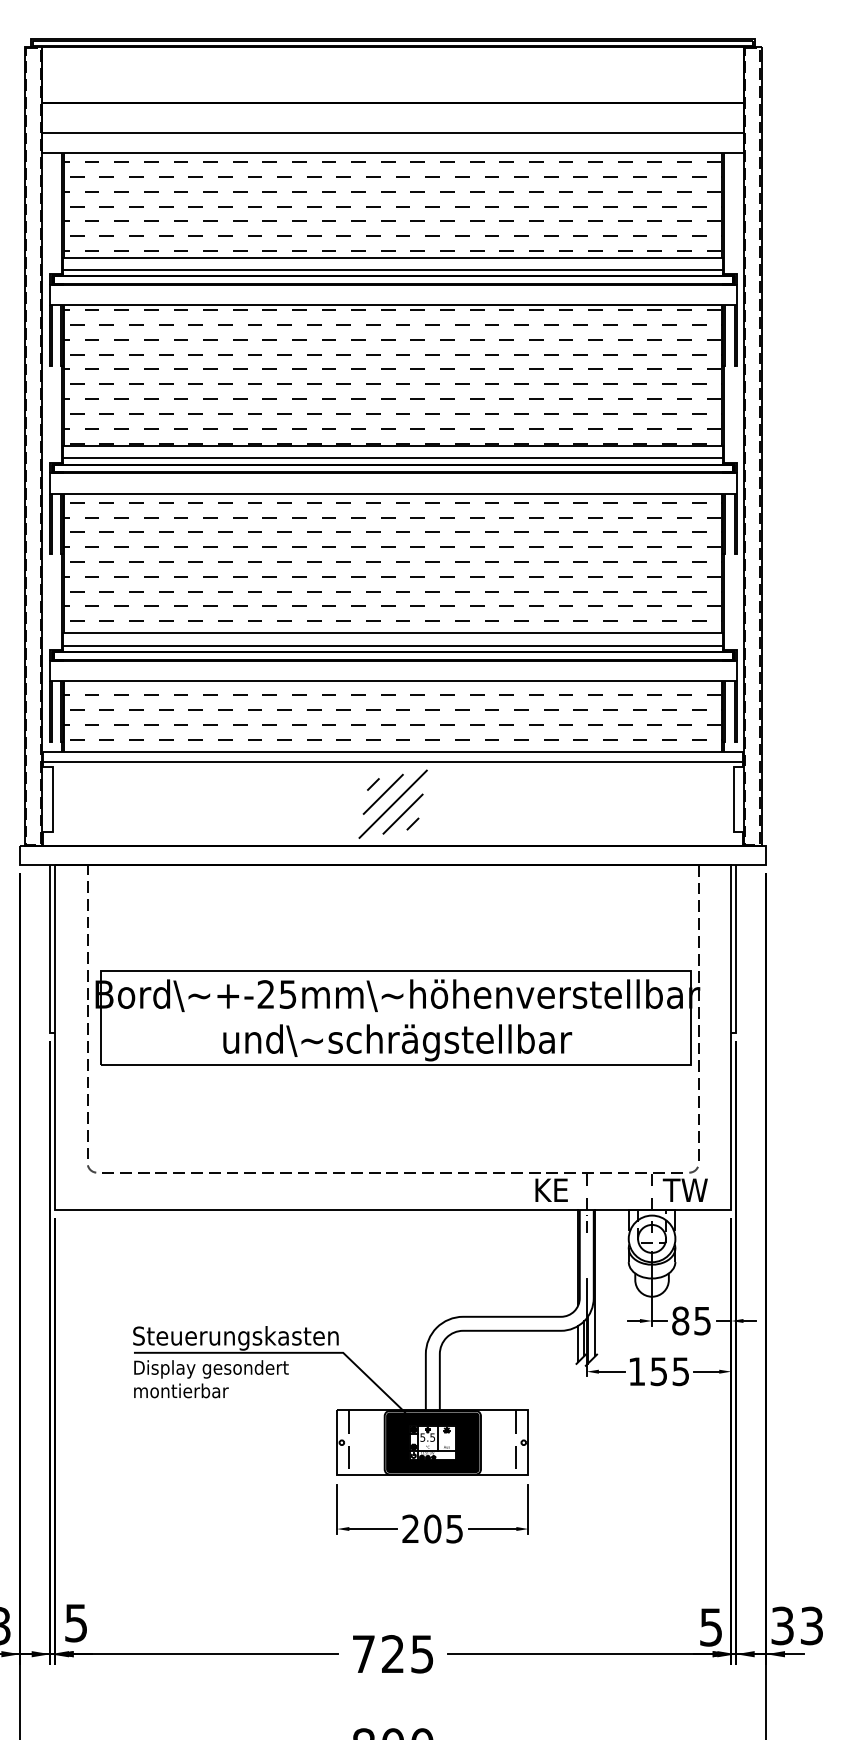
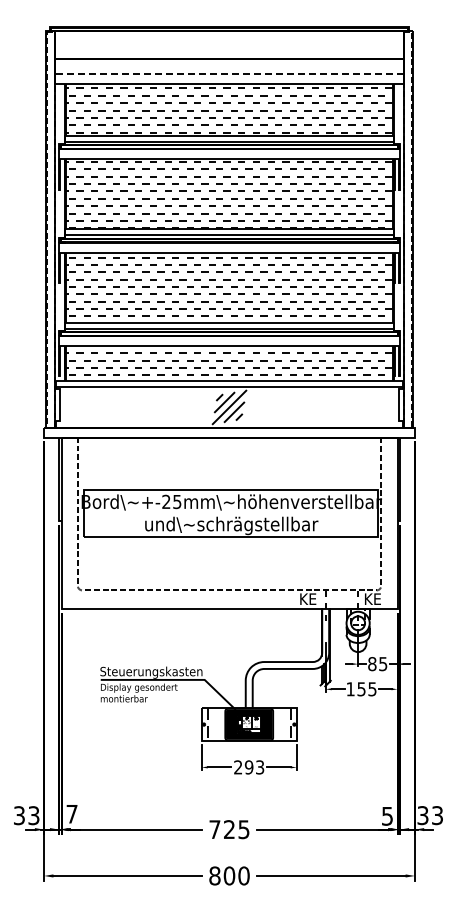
line: (393, 134) -> (229, 74), solid -> dashed
text: (685, 1188) -> (374, 598), TW -> KE
text: (443, 1529) -> (254, 767), 205 -> 293
text: (75, 1623) -> (71, 814), 5 -> 7

